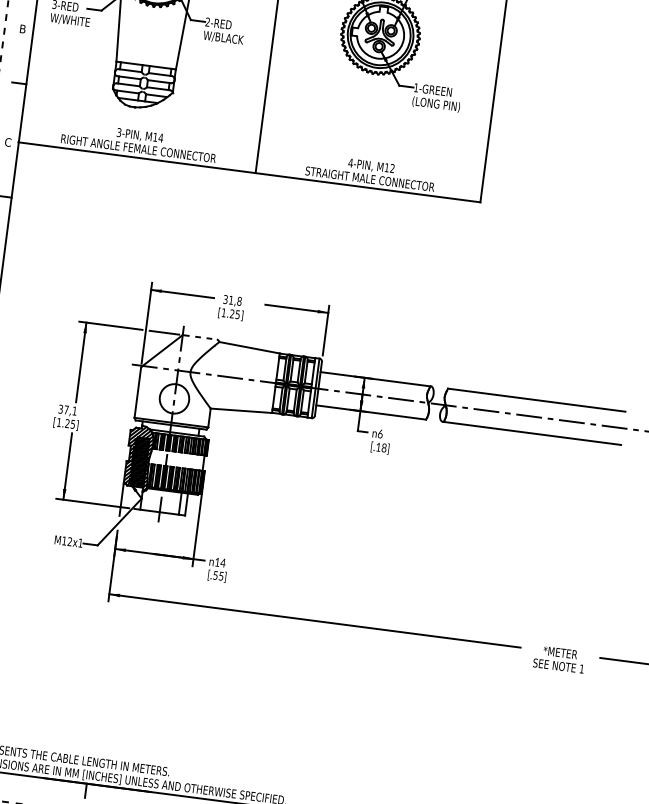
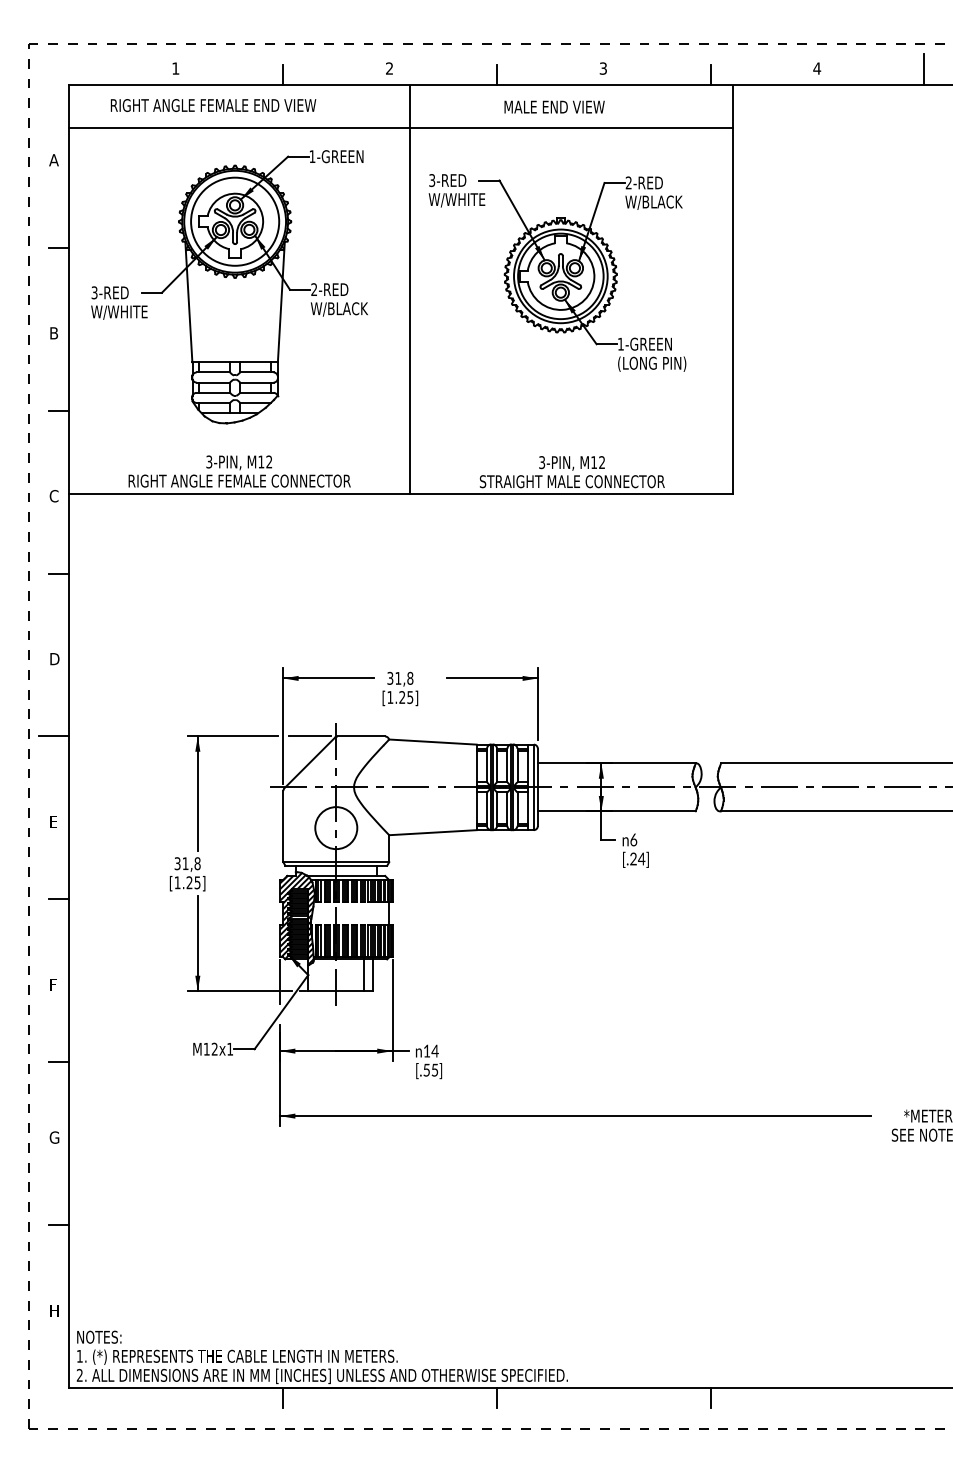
text: (161, 137) -> (269, 461), M14 -> M12
text: (350, 163) -> (541, 462), 4-PIN, -> 3-PIN,
line: (200, 337) -> (361, 736), dashed -> solid
text: (70, 410) -> (191, 863), 37,1 -> 31,8
text: (381, 447) -> (637, 858), [.18] -> [.24]

